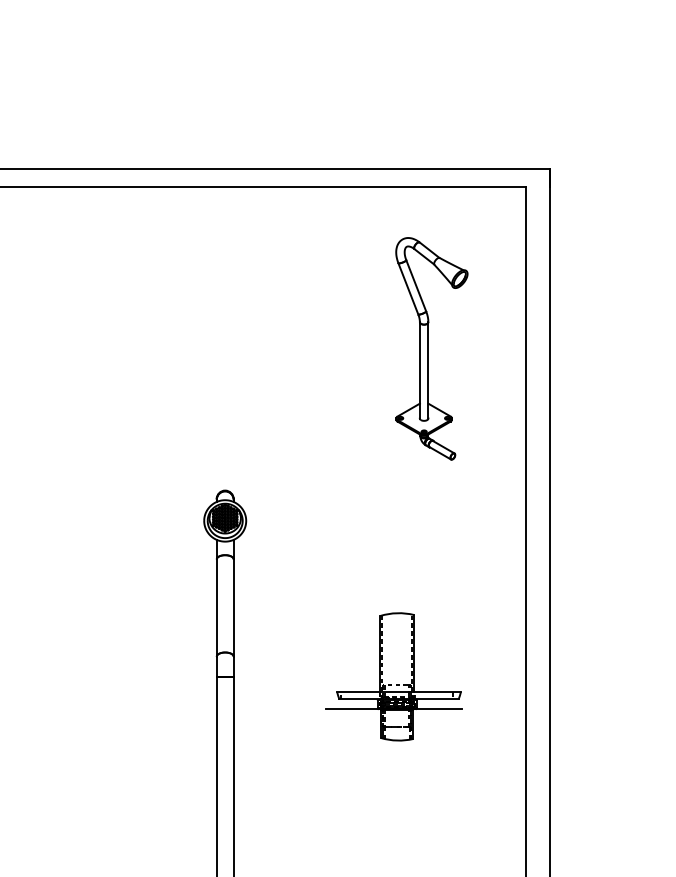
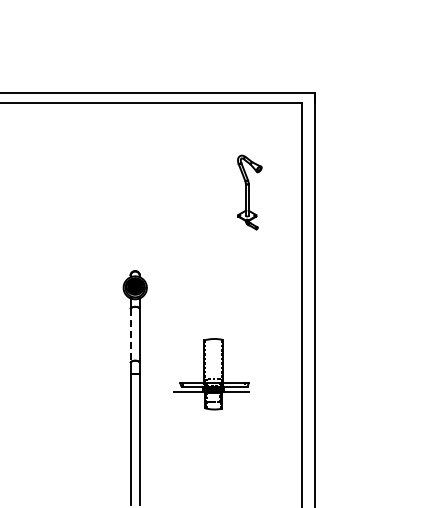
part: (431, 348) -> (249, 192), size x0.6
line: (216, 608) -> (130, 336), solid -> dashed
part: (393, 677) -> (211, 374), moved

